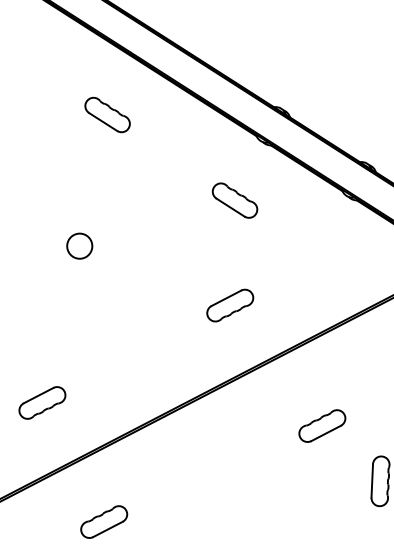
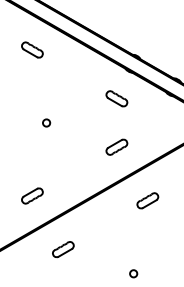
part: (107, 113) -> (32, 49), moved
circle: (80, 245) -> (46, 122), size x0.62
part: (321, 425) -> (147, 200), moved

